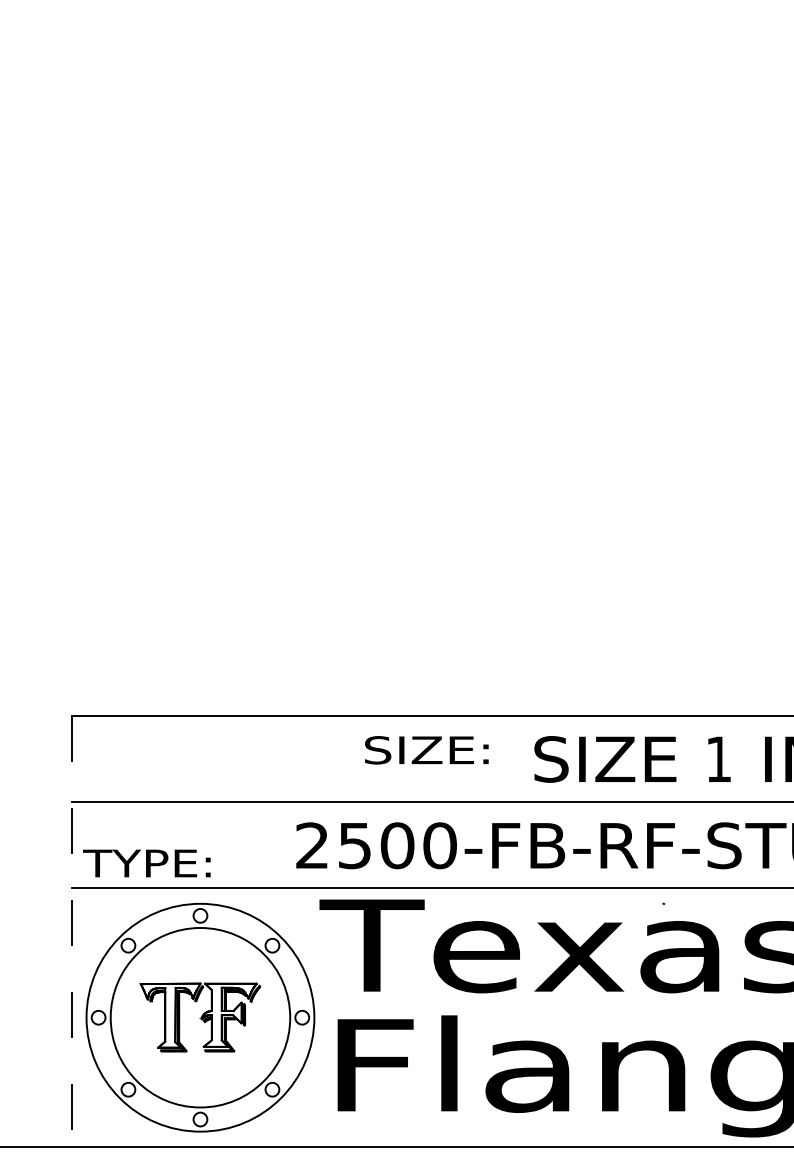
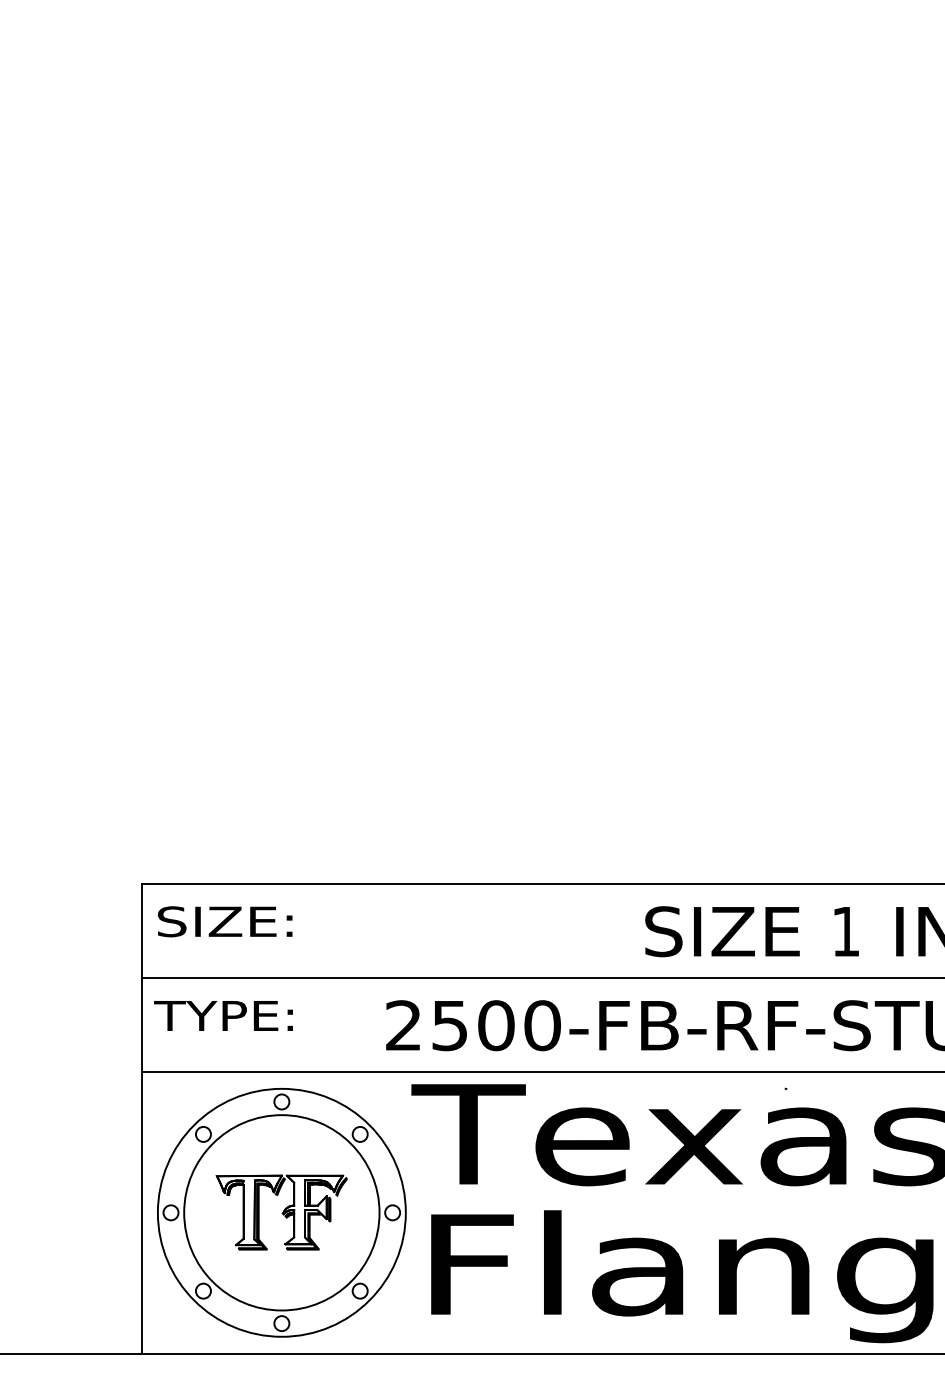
text: (427, 750) -> (225, 921), moved
text: (146, 863) -> (223, 1015), moved
line: (71, 931) -> (141, 1118), dashed -> solid

